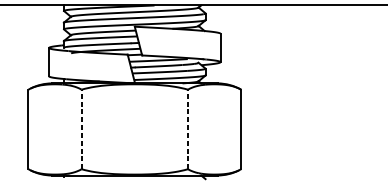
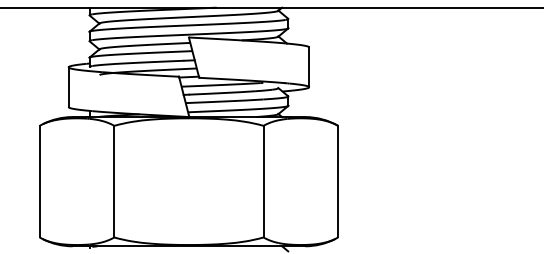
line: (81, 129) -> (114, 181), dashed -> solid
line: (187, 129) -> (263, 181), dashed -> solid

